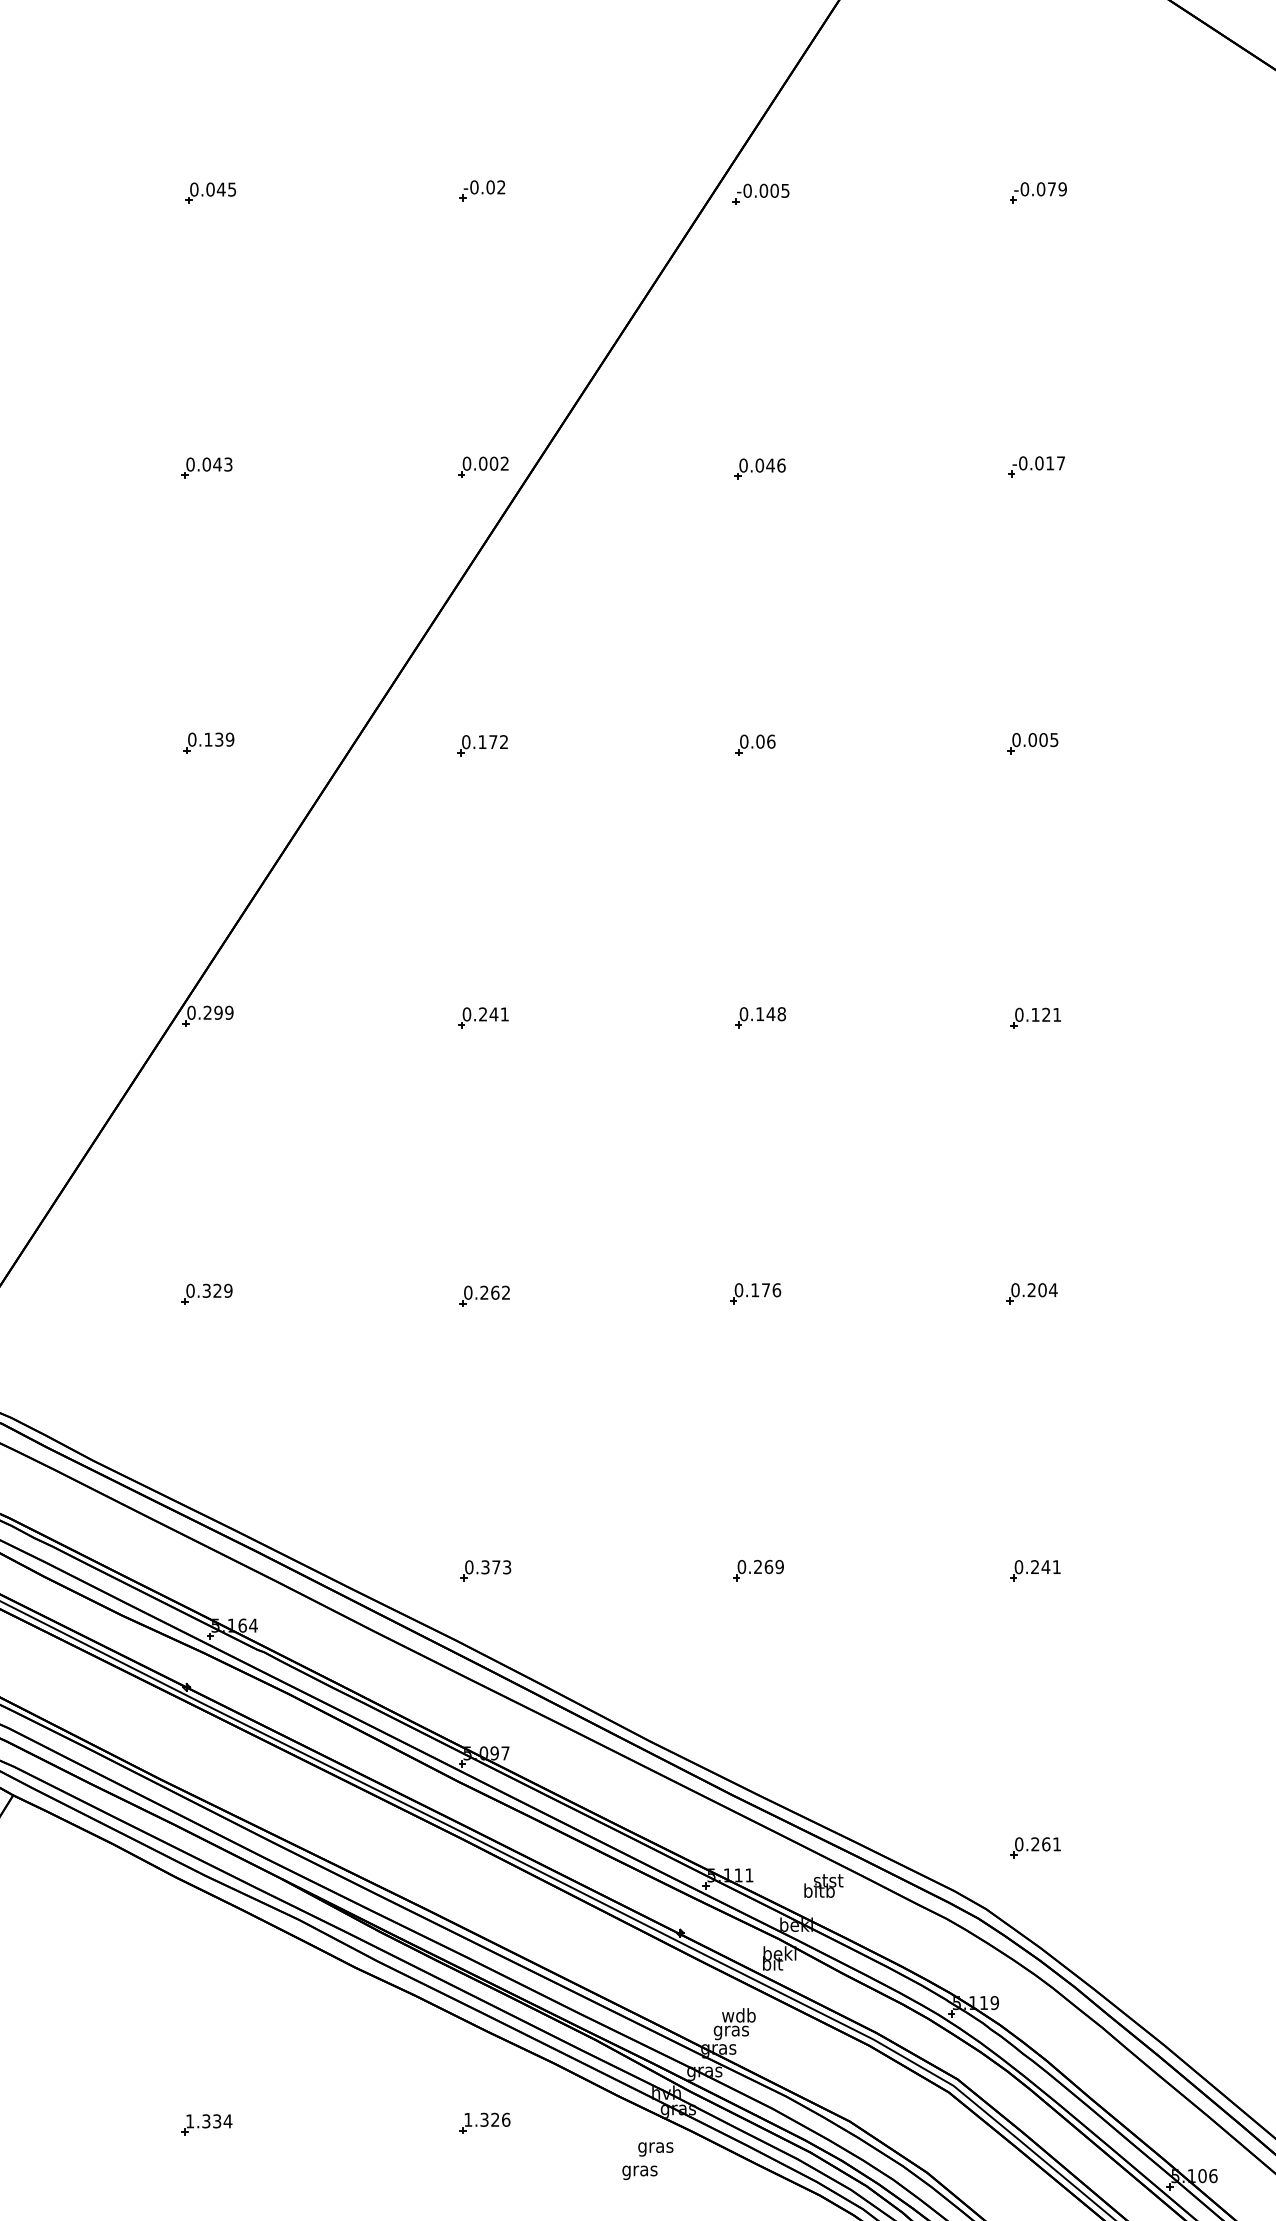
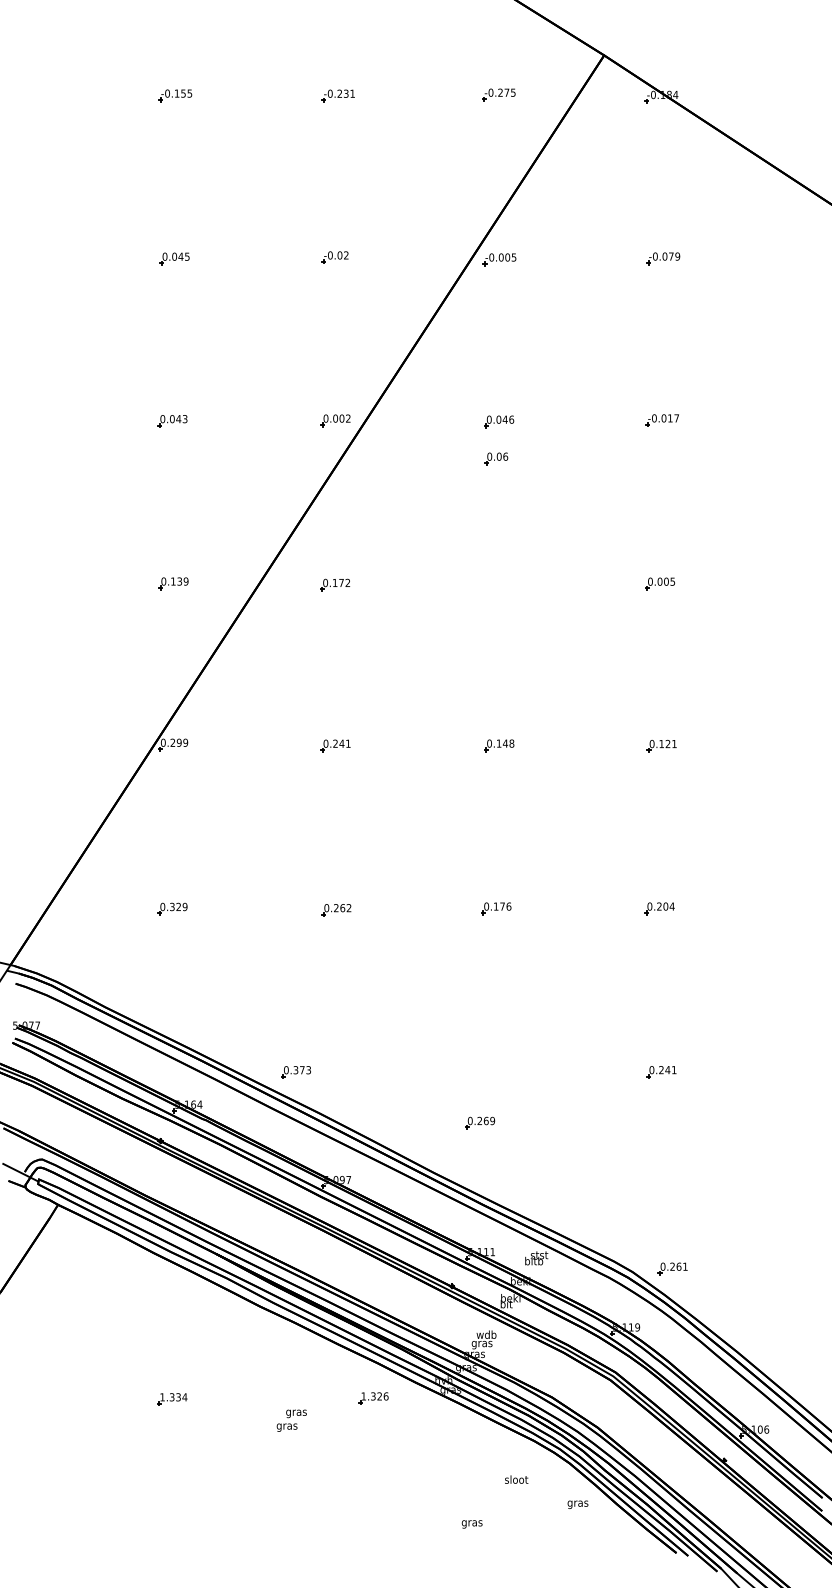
part: (755, 744) -> (496, 458), moved
part: (759, 1569) -> (480, 1122), moved
part: (484, 1571) -> (295, 1072), moved
part: (1035, 1847) -> (672, 1268), moved
part: (484, 2123) -> (373, 1398), moved
text: (647, 2160) -> (291, 1420), moved

